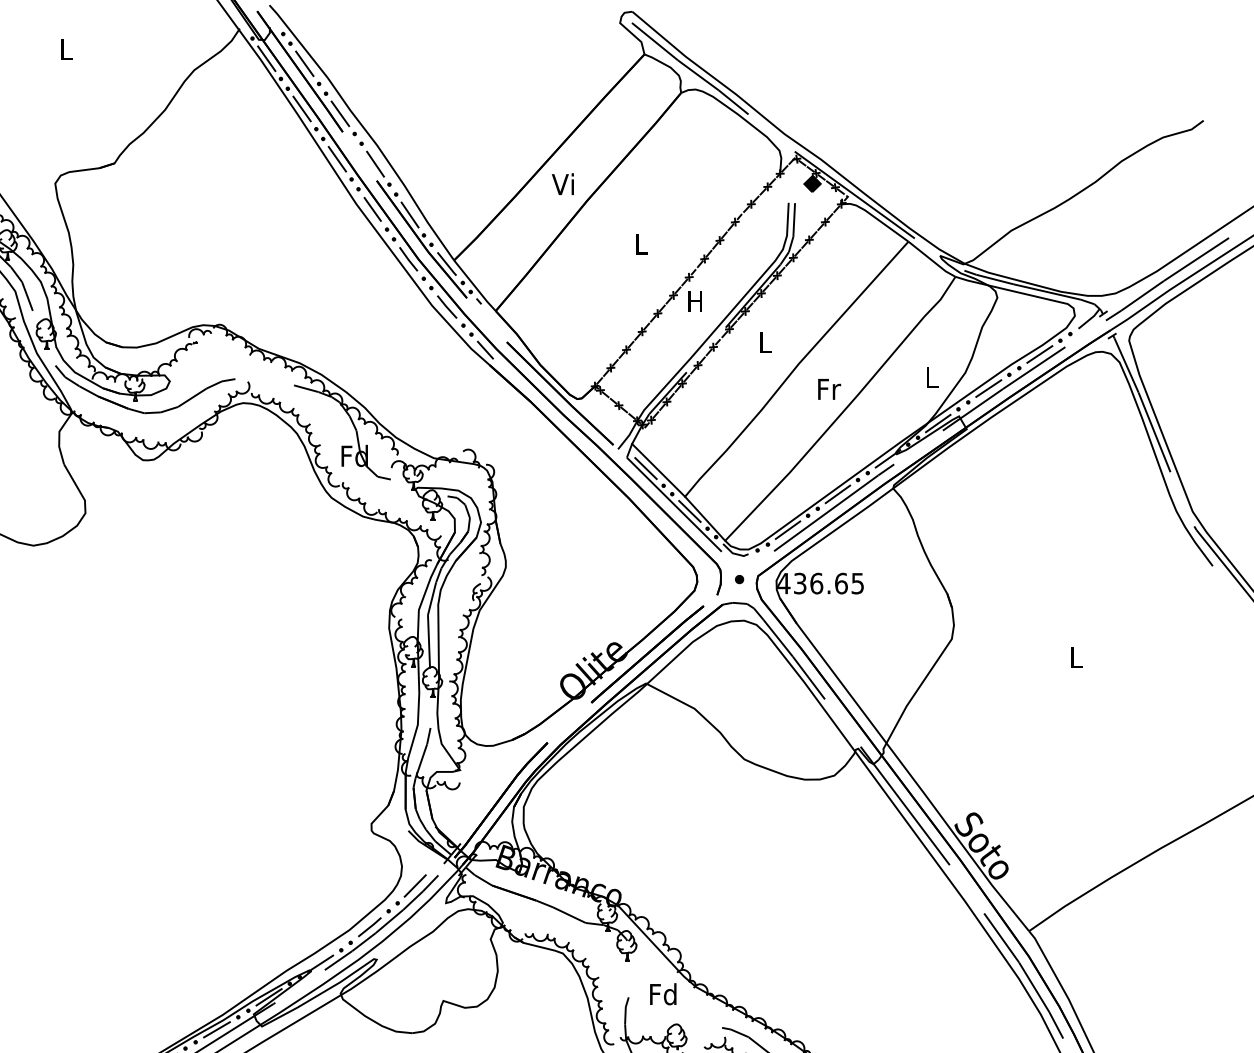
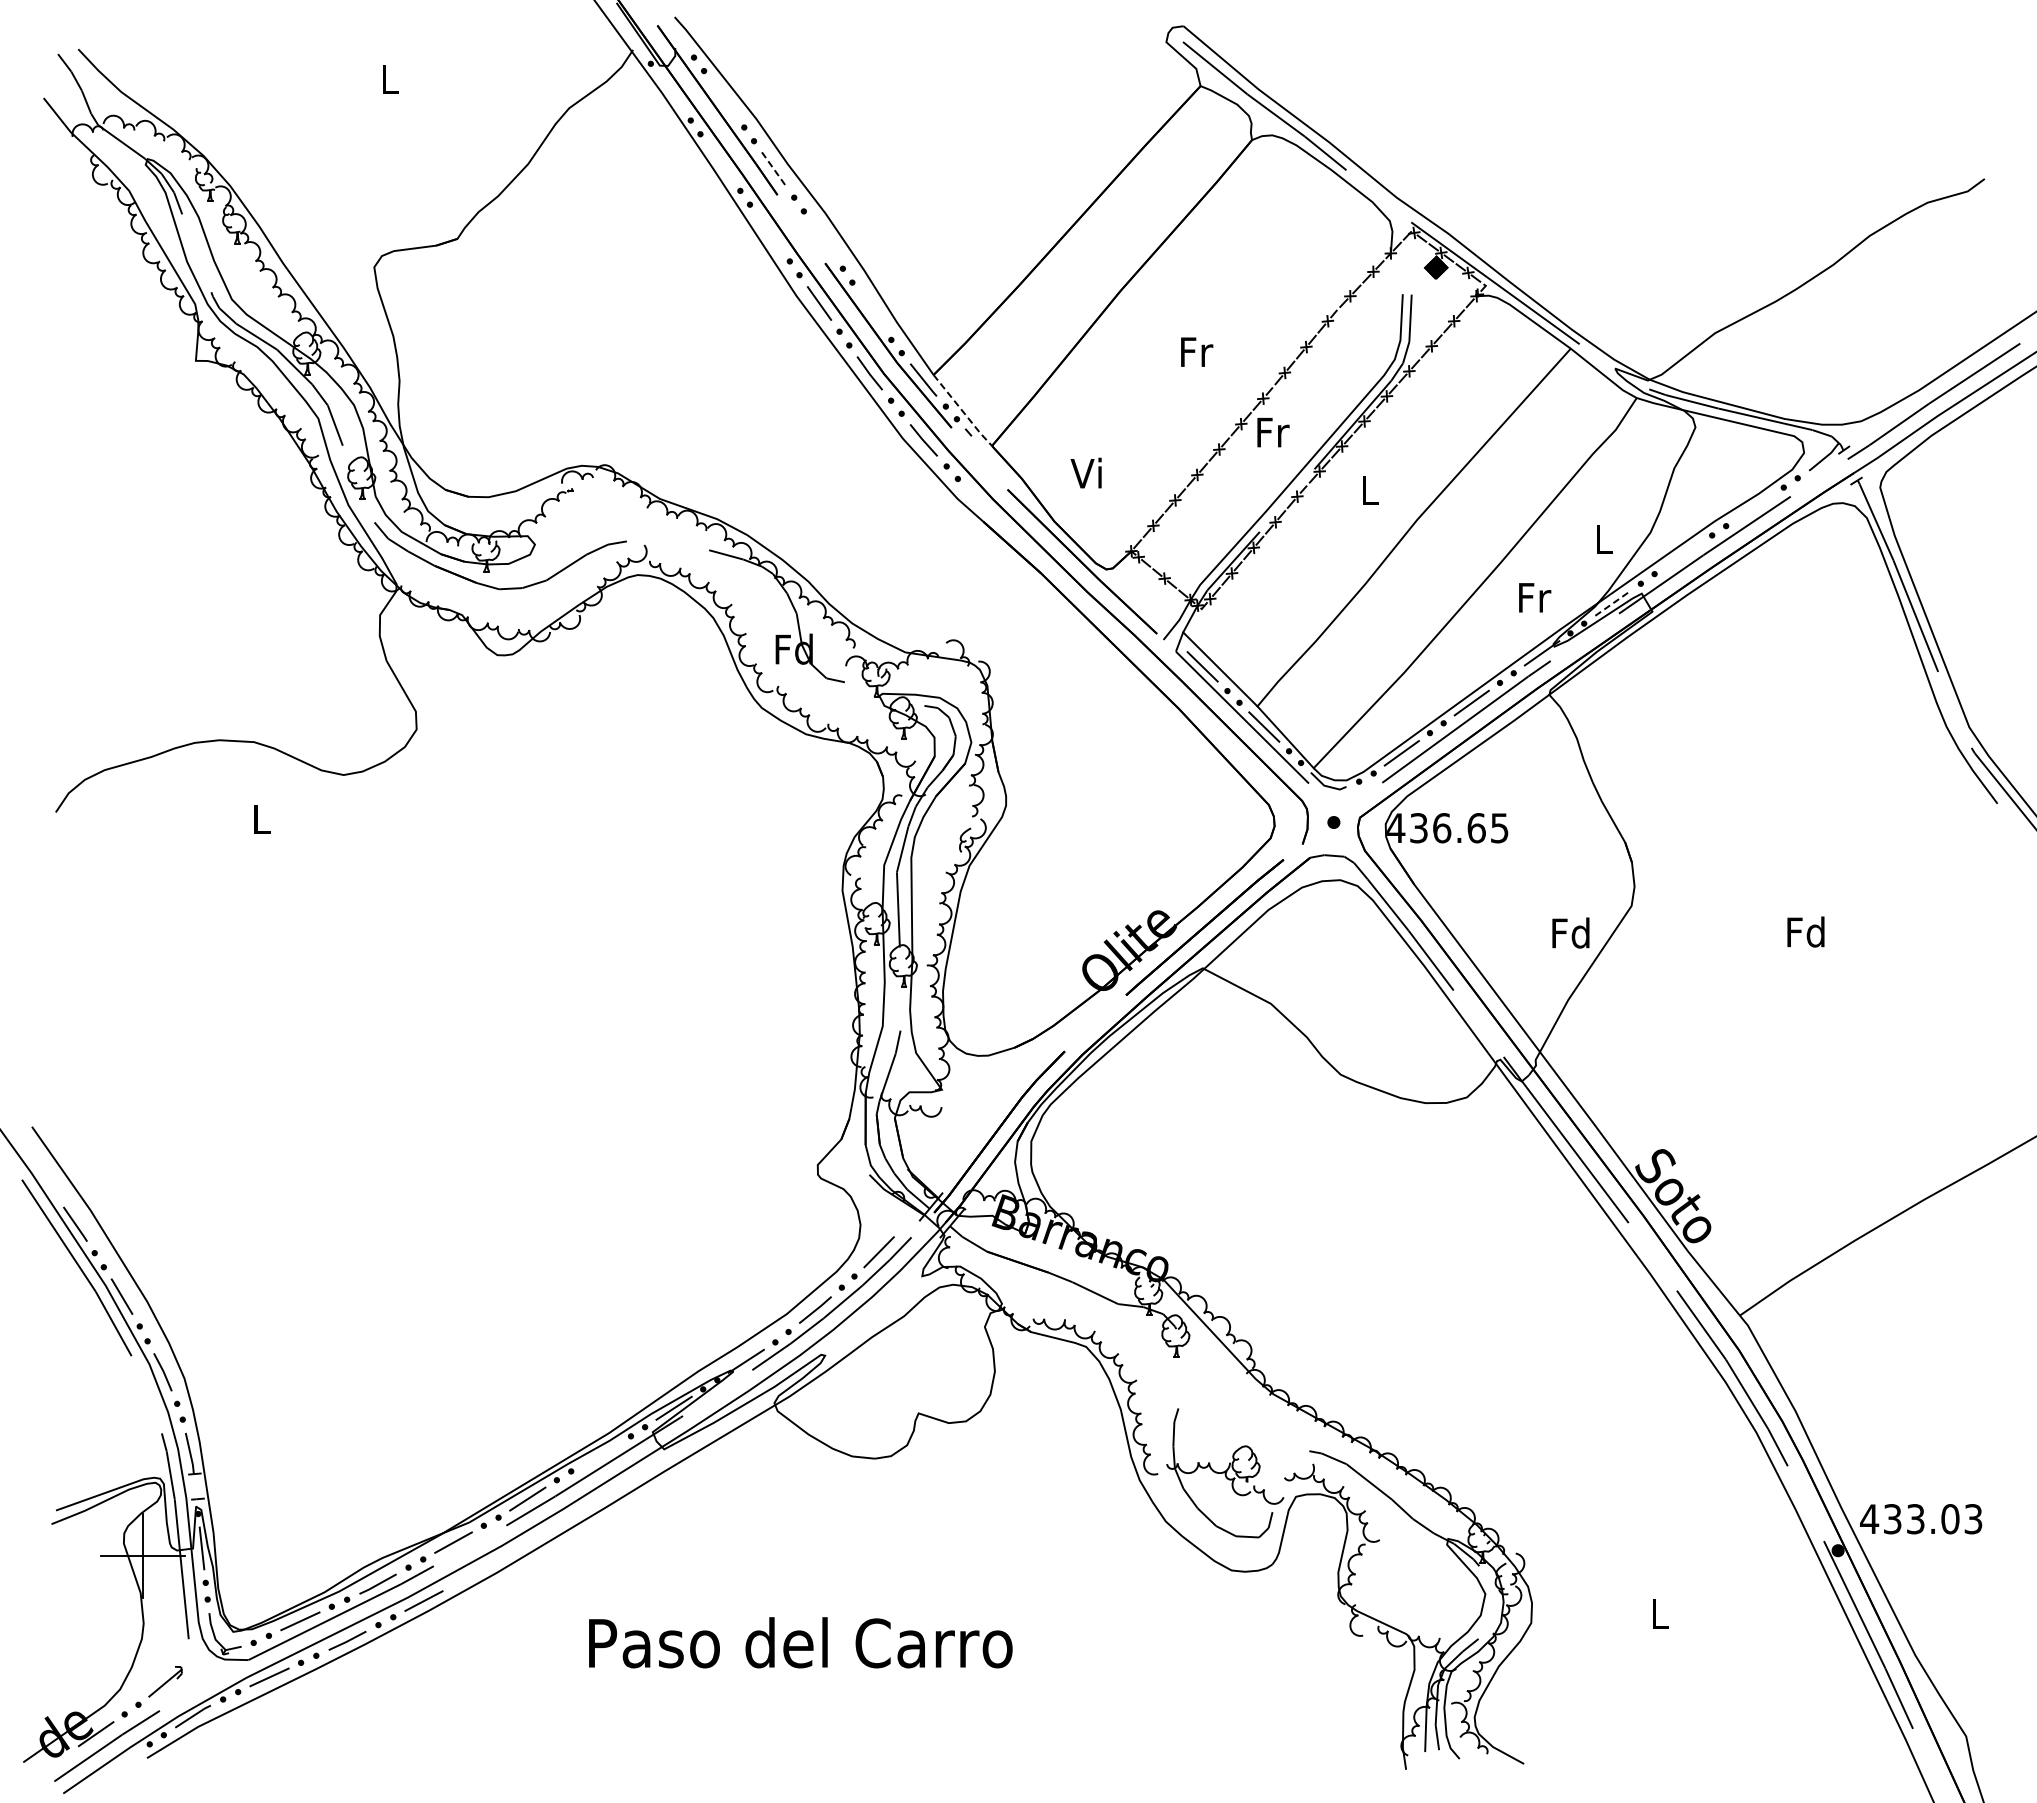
line: (266, 58) -> (670, 92), removed
line: (305, 63) -> (724, 99), removed
line: (302, 108) -> (720, 162), removed
line: (340, 113) -> (774, 169), solid -> dashed
line: (337, 158) -> (769, 232), removed
line: (375, 163) -> (823, 239), removed
text: (562, 183) -> (1085, 472), moved
line: (409, 214) -> (871, 310), removed
text: (642, 243) -> (1197, 351), L -> Fr
line: (474, 286) -> (962, 411), solid -> dashed
text: (696, 301) -> (1273, 432), H -> Fr
line: (485, 349) -> (977, 500), removed
line: (1039, 354) -> (1754, 506), removed
line: (988, 388) -> (1682, 554), removed
text: (829, 389) -> (1535, 597), moved
line: (938, 423) -> (1612, 603), solid -> dashed
text: (1075, 657) -> (1805, 931), L -> Fd
text: (662, 993) -> (1570, 932), moved
line: (216, 1029) -> (600, 1453), removed

